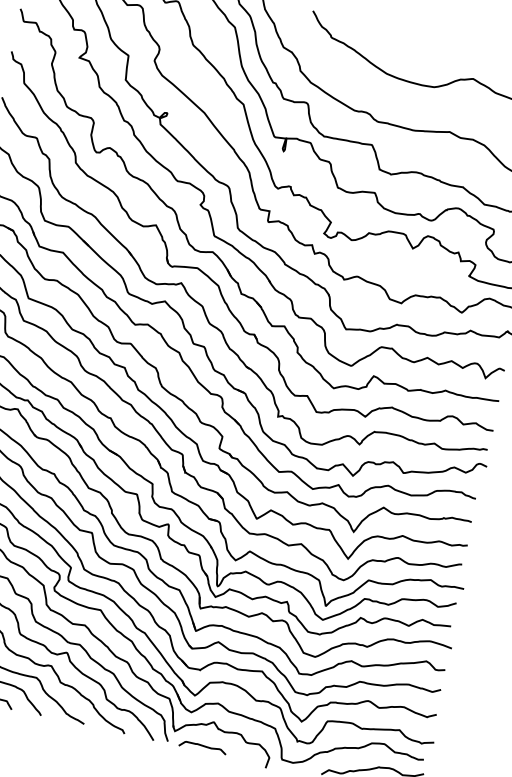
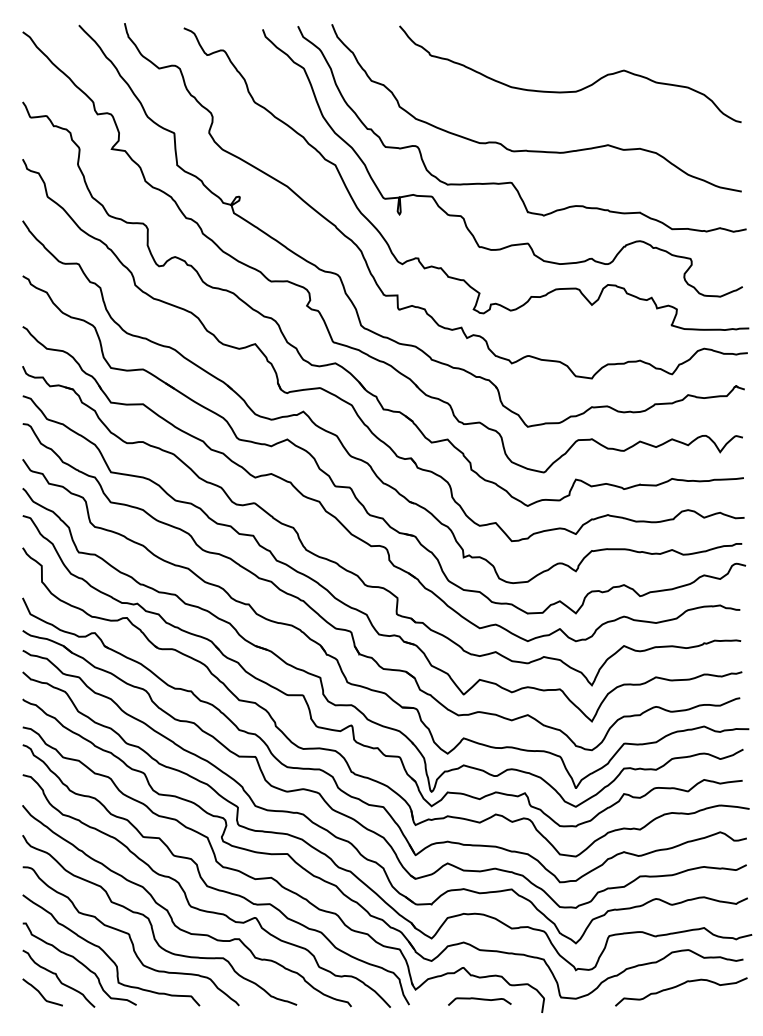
curve: (203, 747) -> (480, 1000), moved

